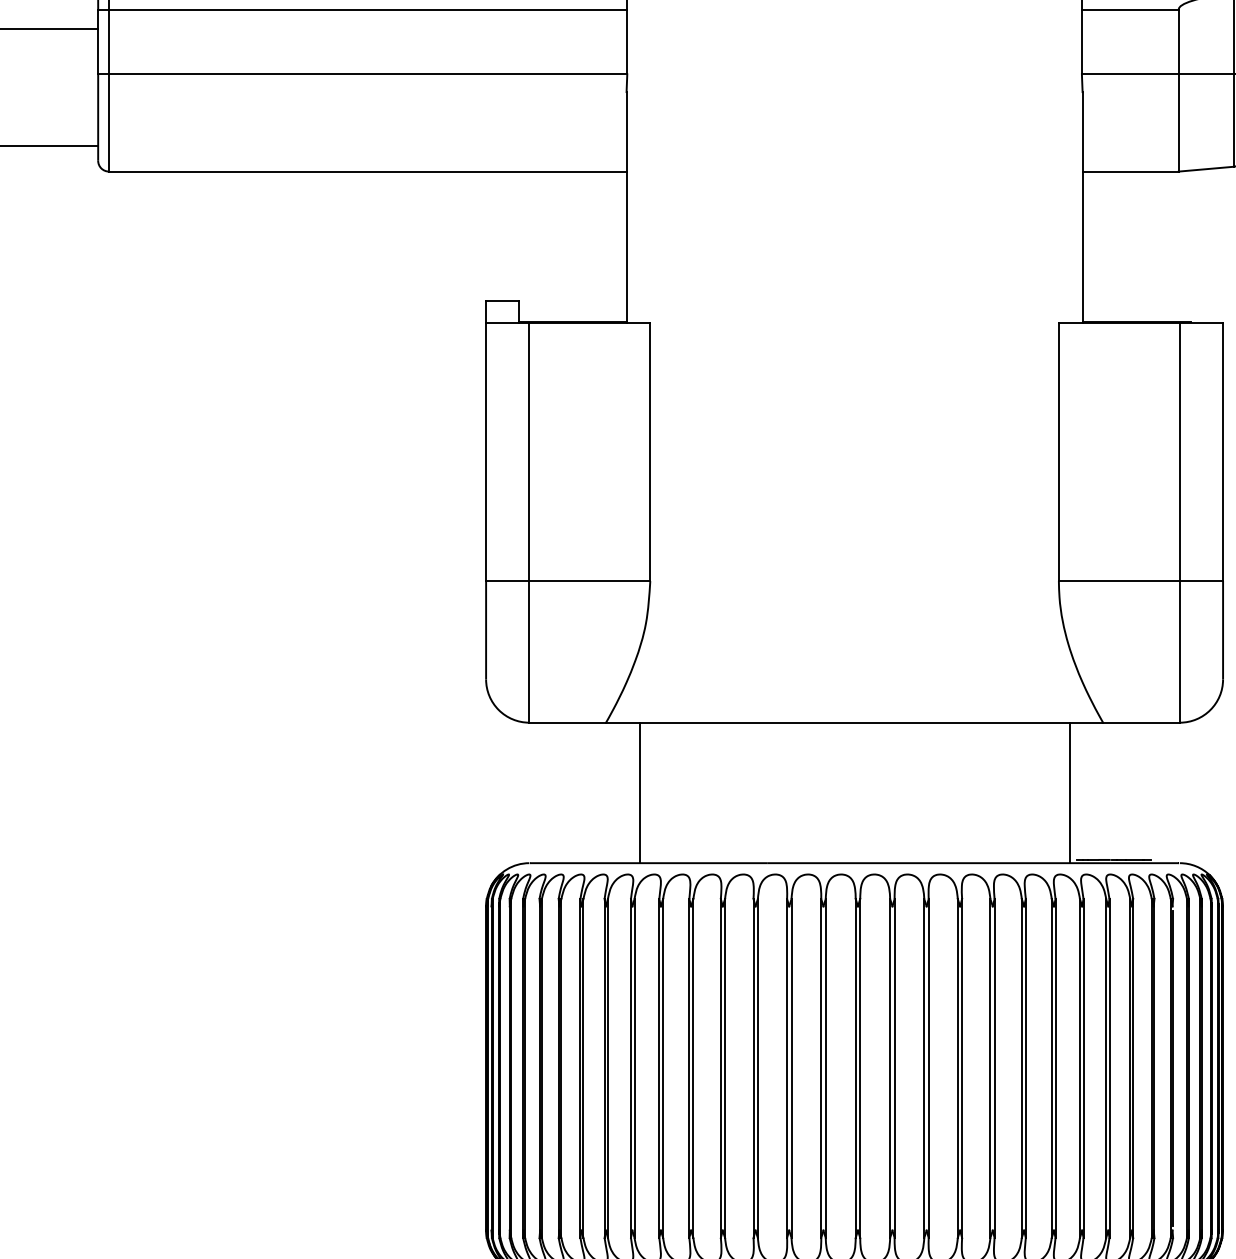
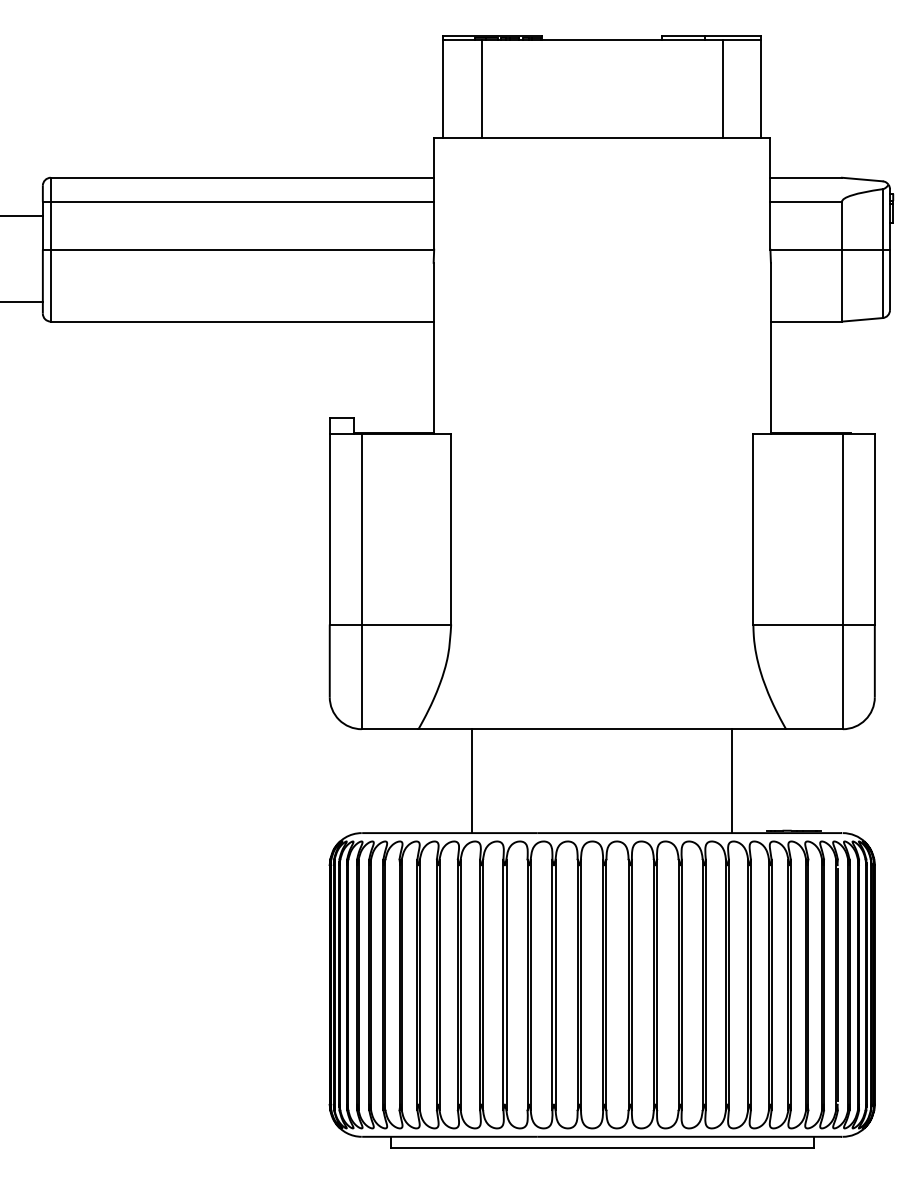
line: (639, 793) -> (472, 781), moved
line: (1069, 793) -> (732, 781), moved

